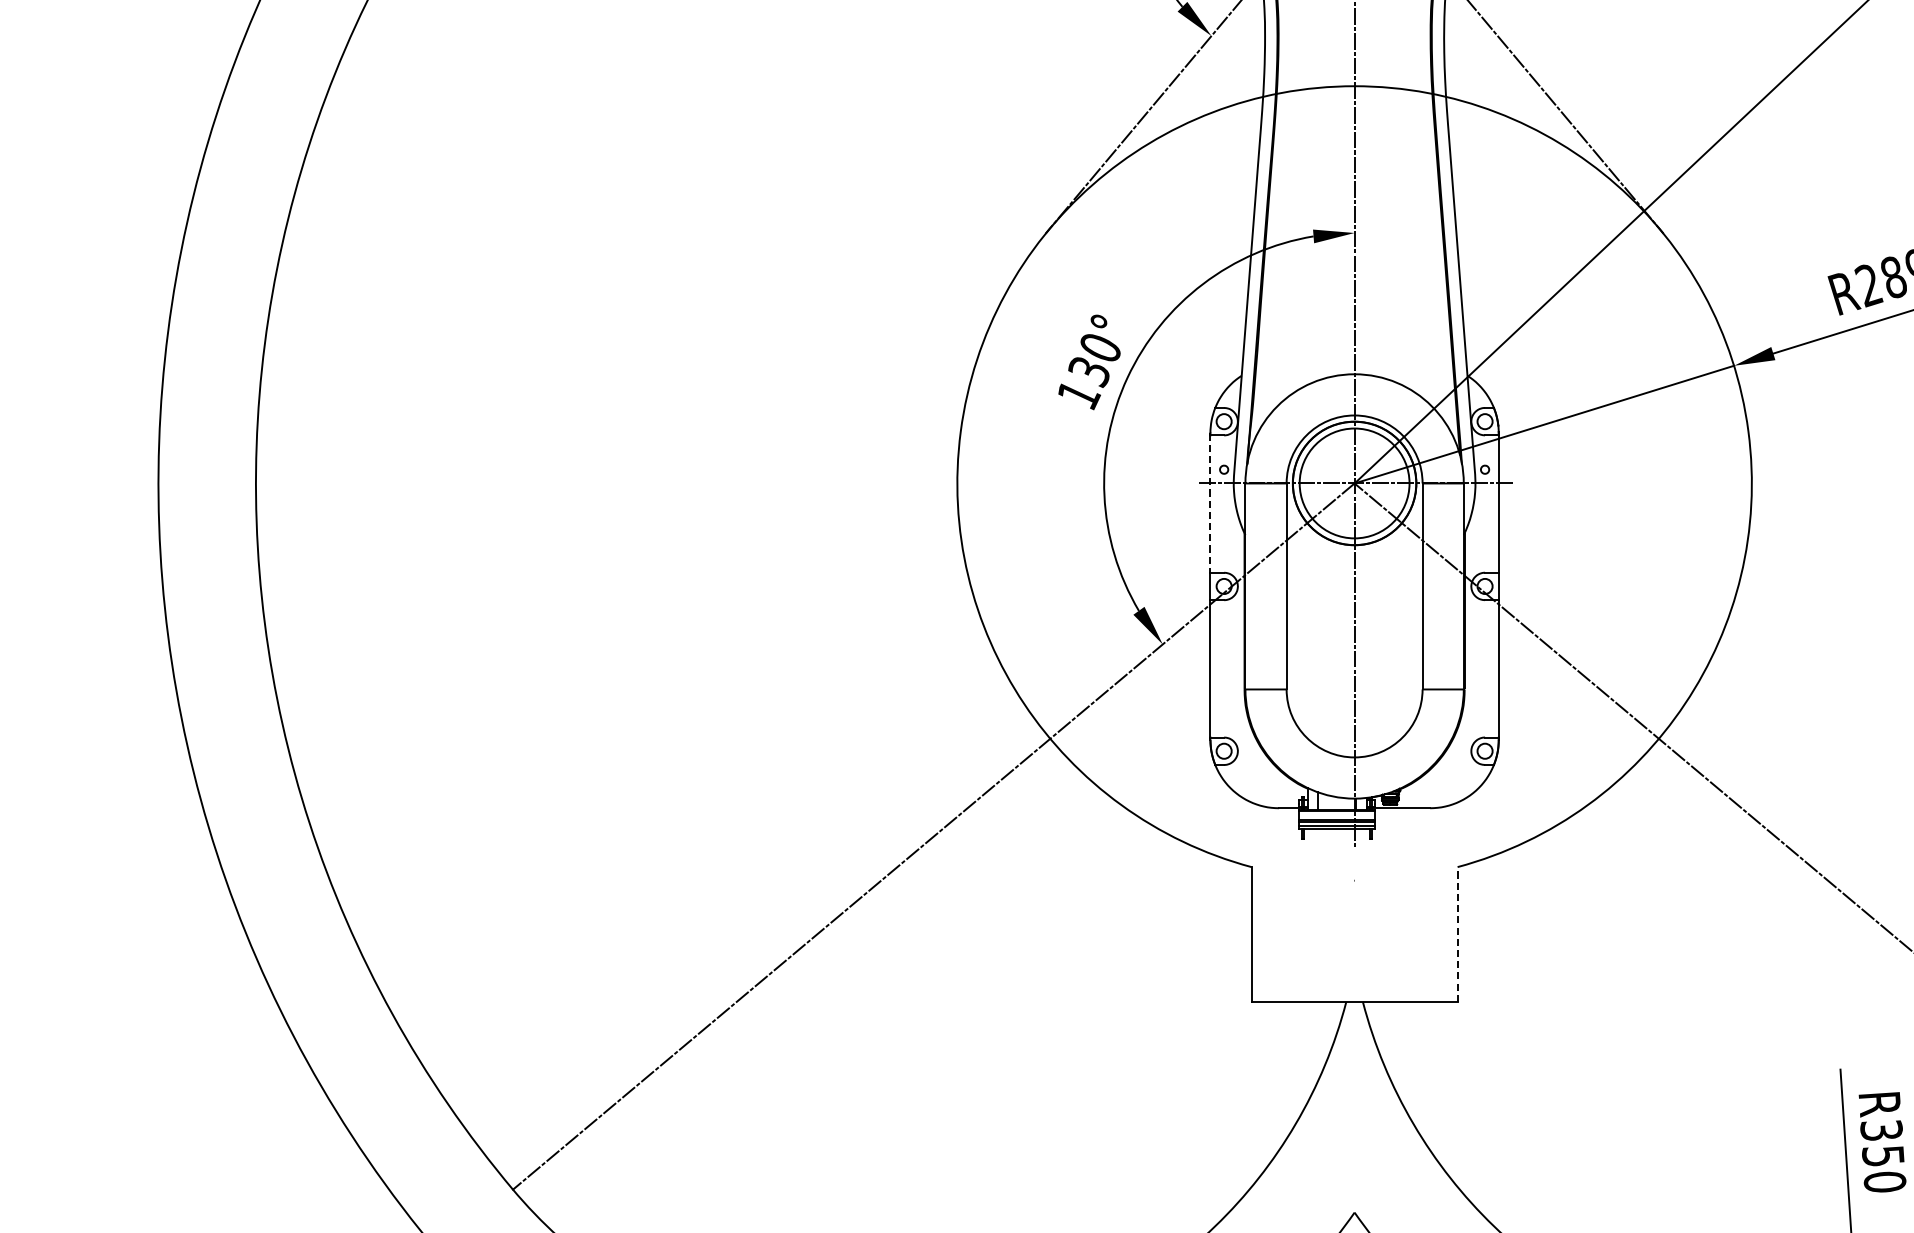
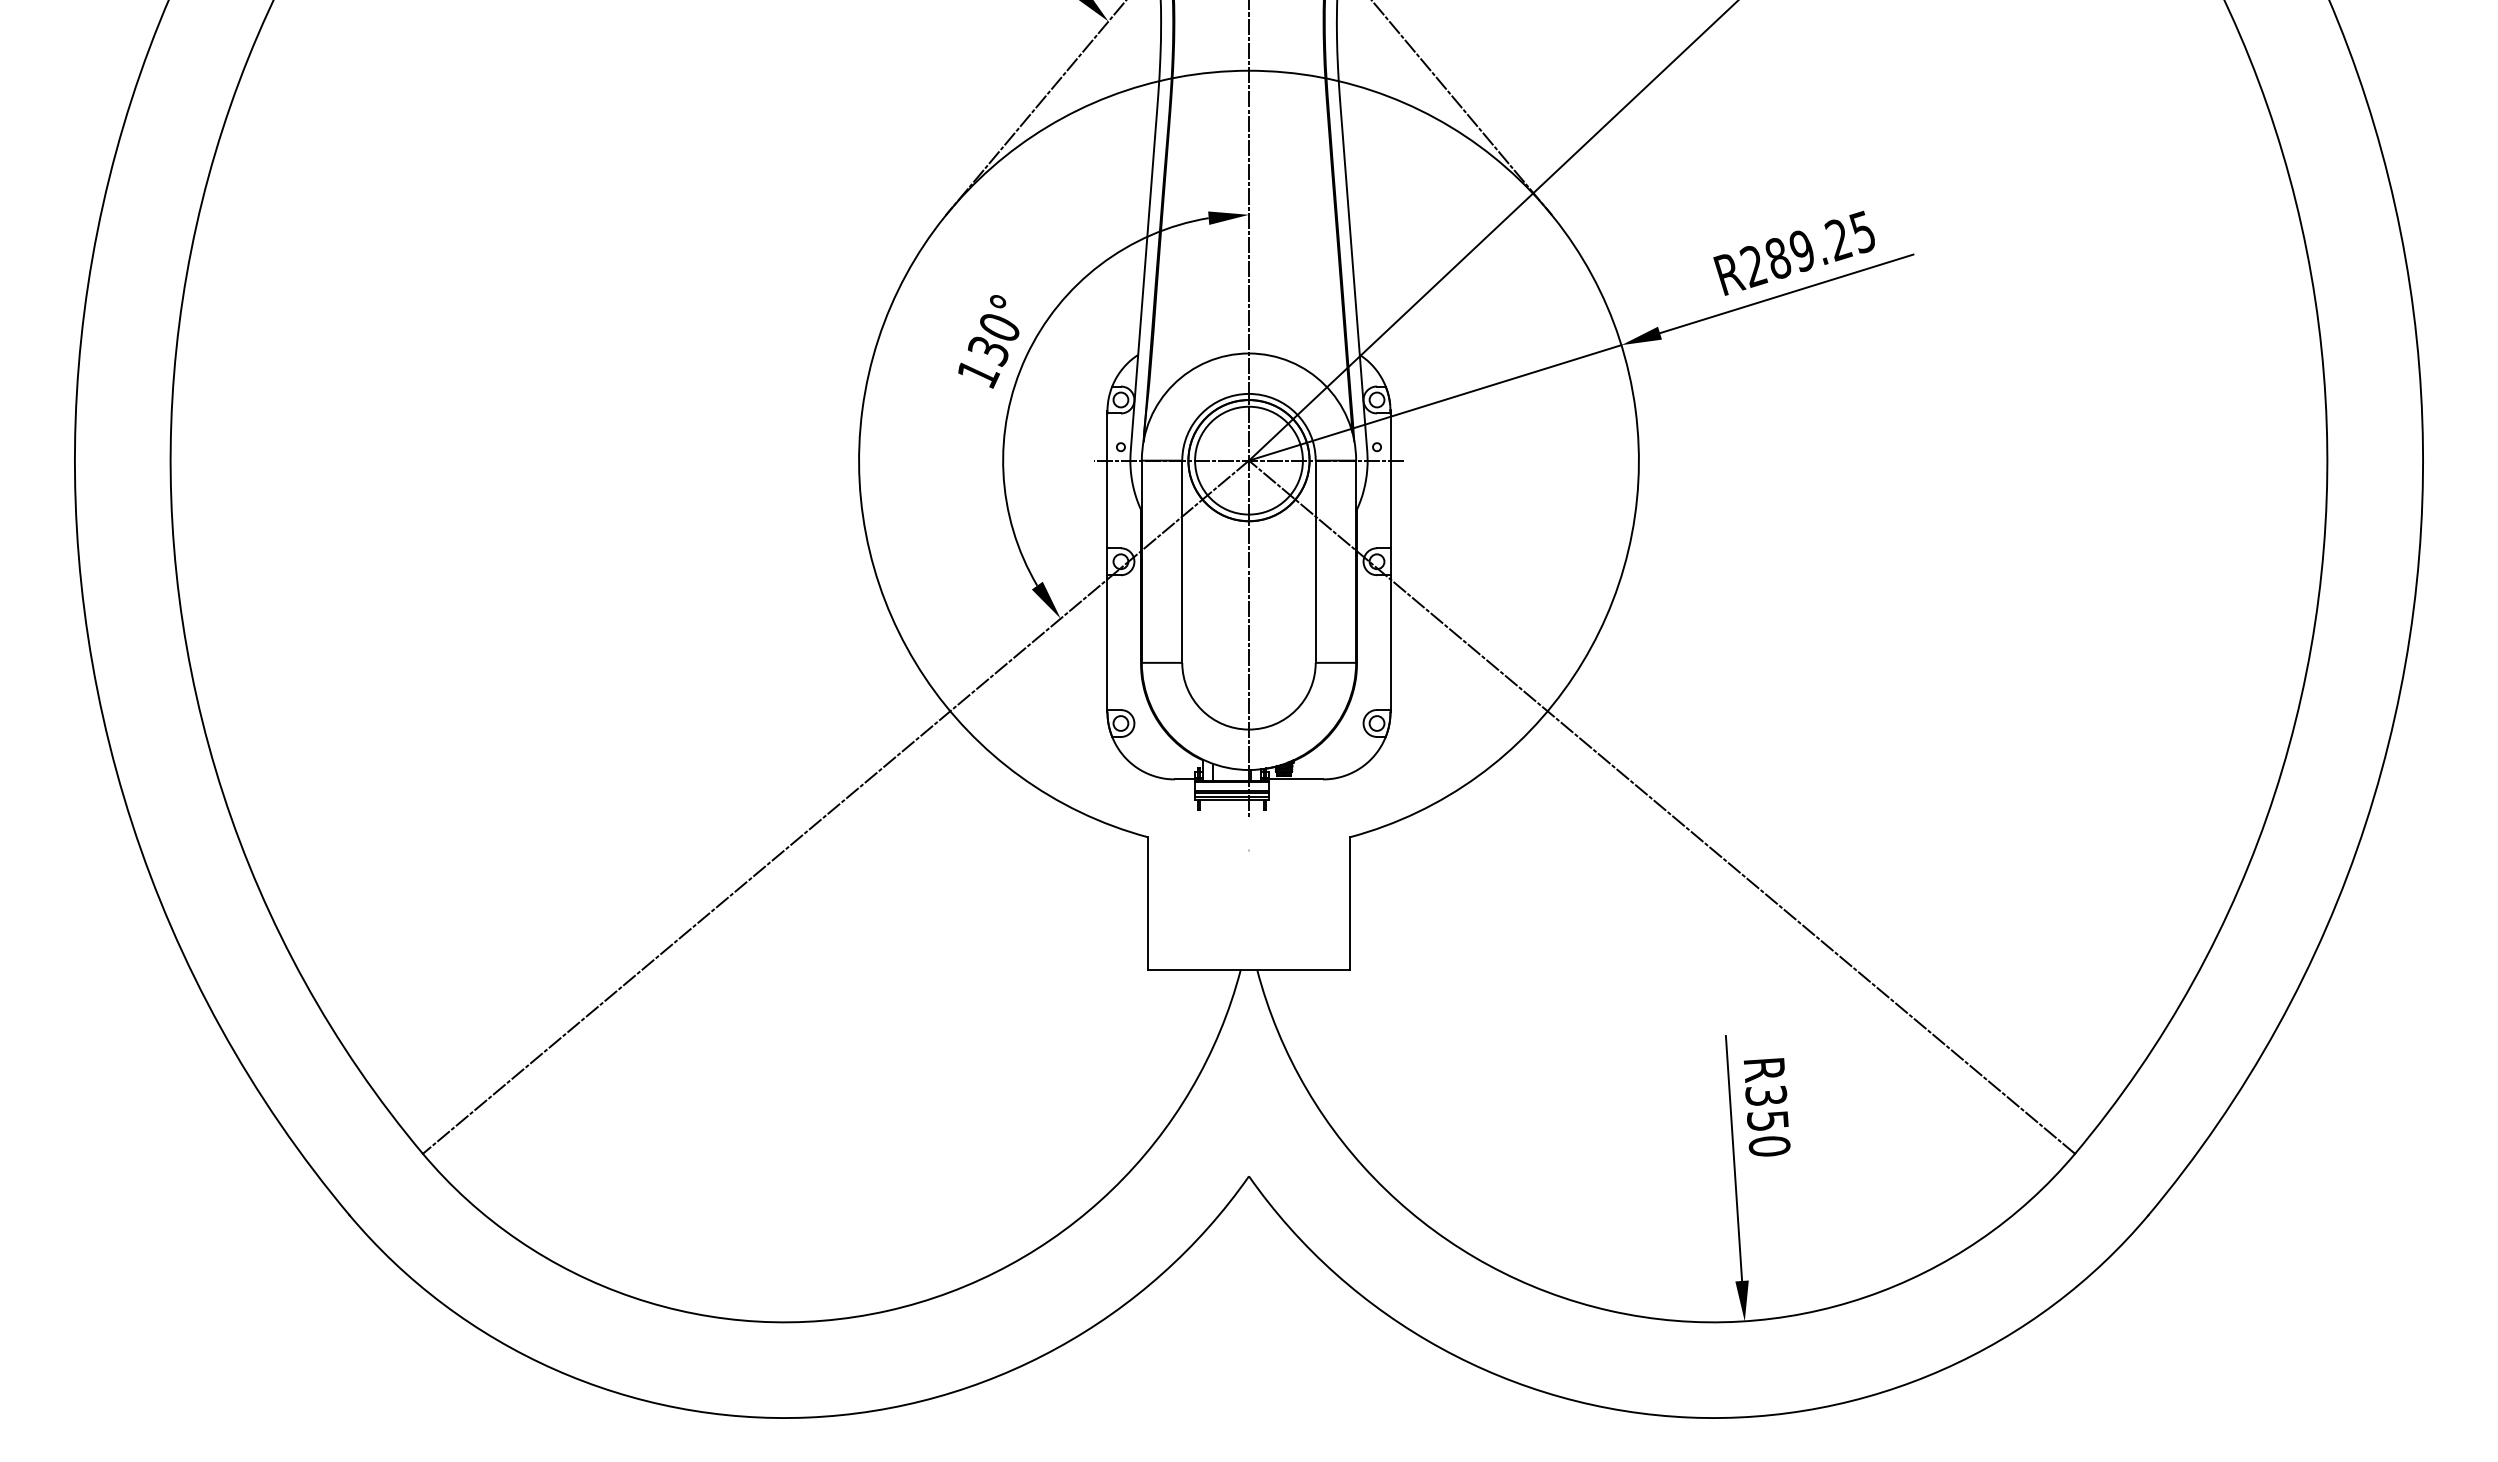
line: (1210, 503) -> (1107, 480), dashed -> solid
line: (1458, 933) -> (1350, 902), dashed -> solid

